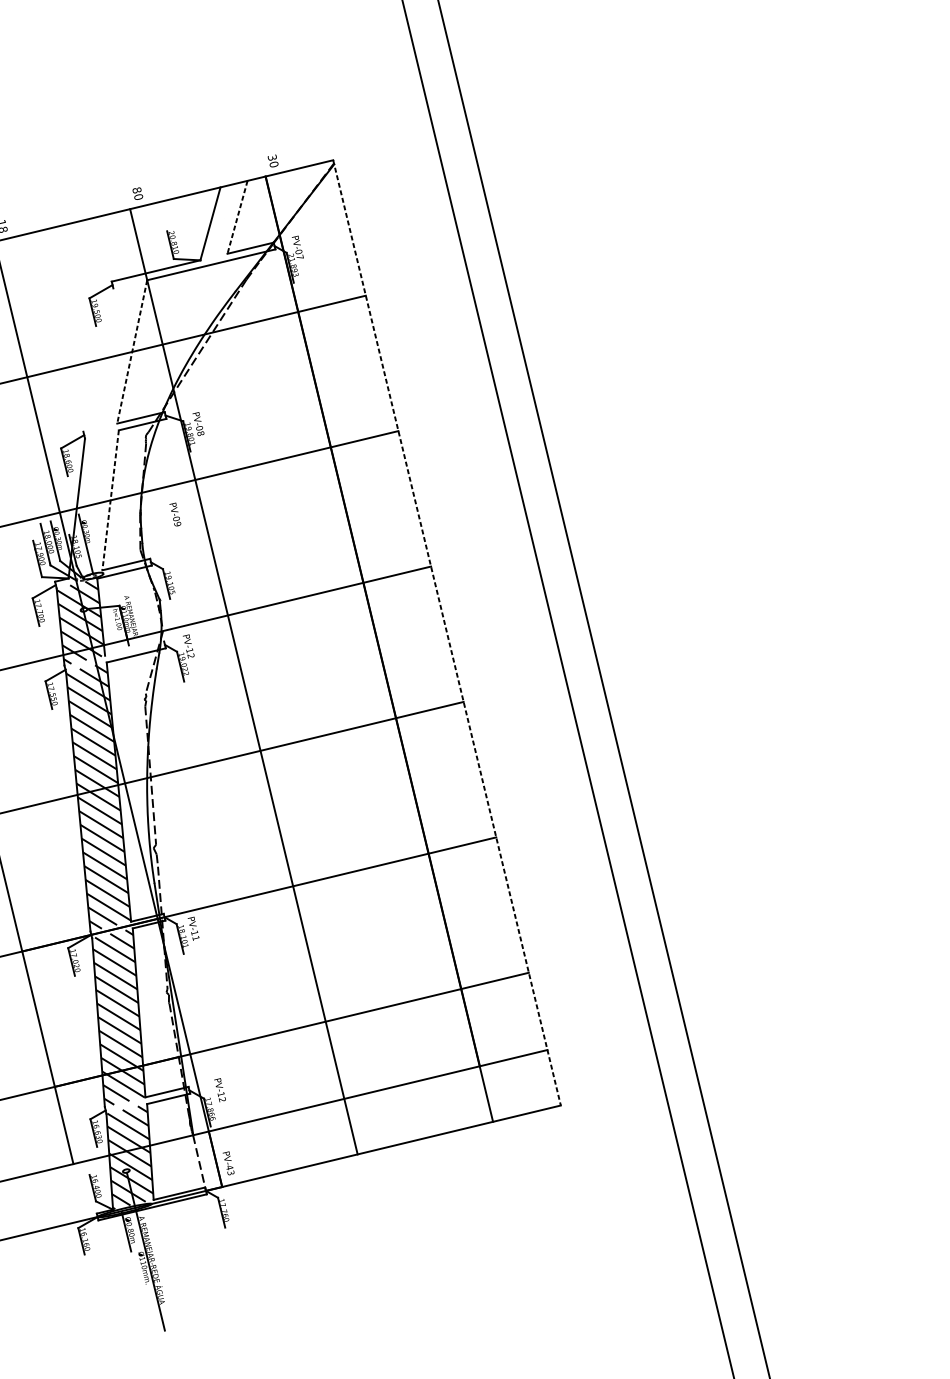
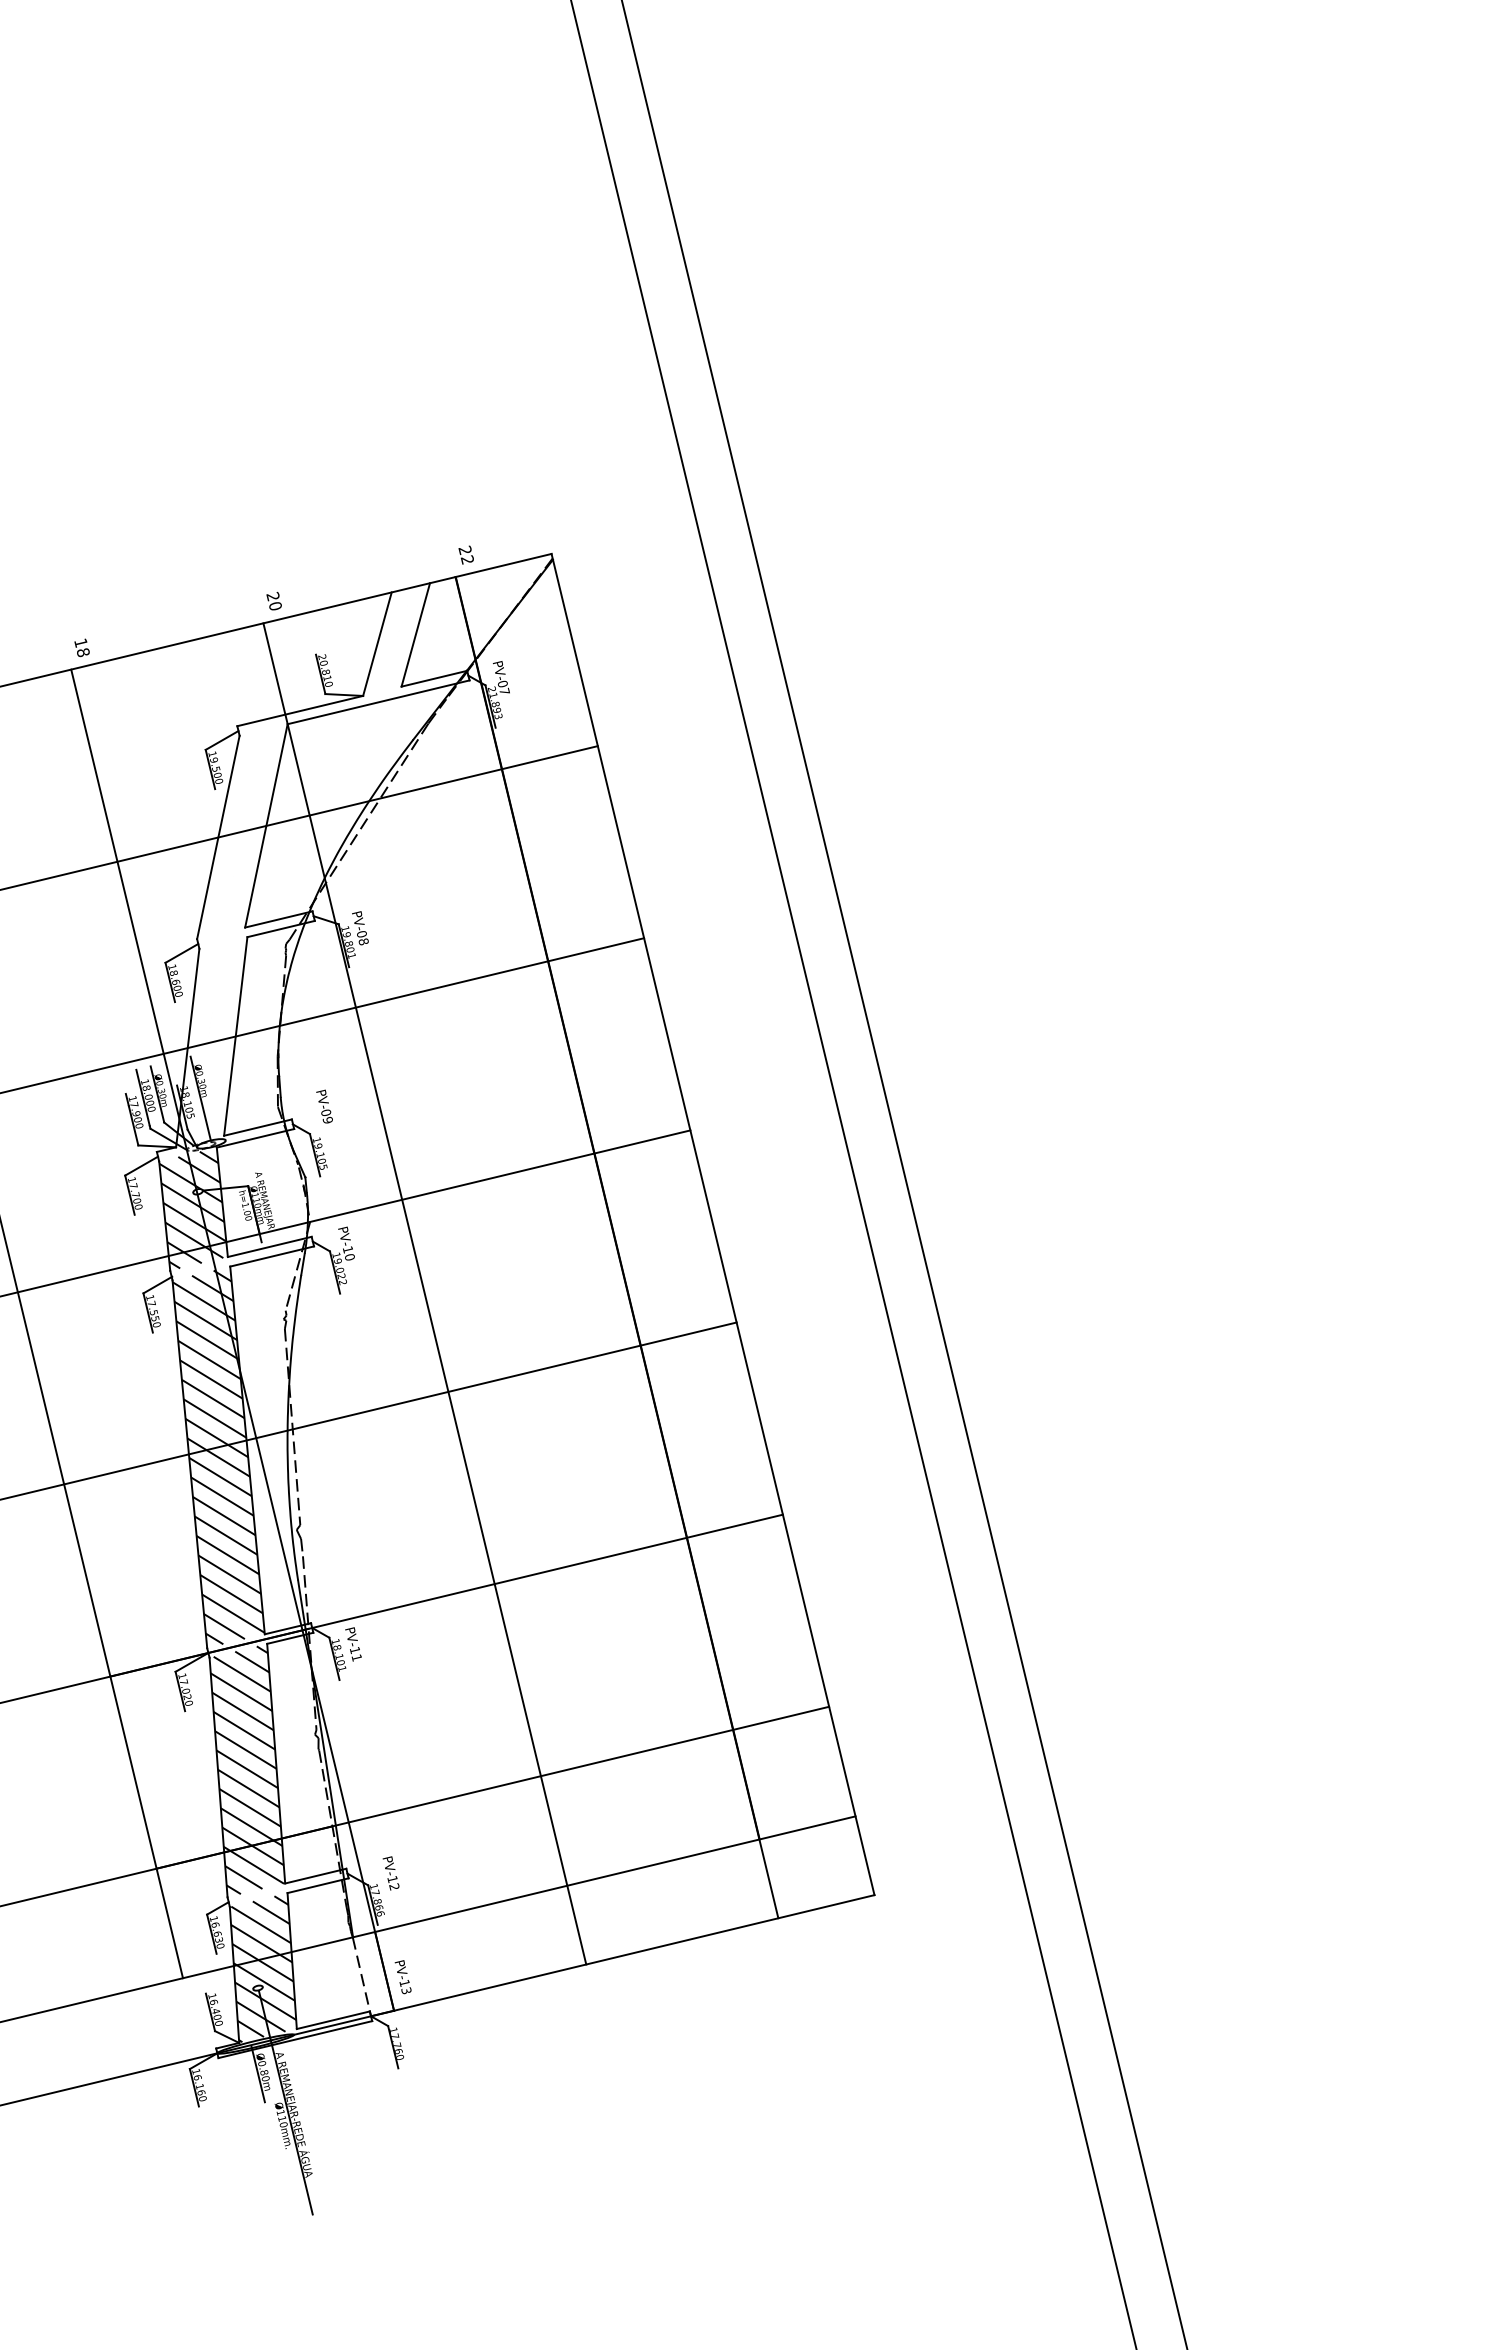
text: (272, 160) -> (465, 554), 30 -> 22
text: (136, 190) -> (272, 596), 80 -> 20
line: (237, 217) -> (415, 634), dashed -> solid
line: (132, 351) -> (266, 825), dashed -> solid
line: (98, 360) -> (218, 837), added
line: (110, 500) -> (235, 1036), dashed -> solid
text: (175, 514) -> (324, 1106), moved
line: (447, 632) -> (713, 1224), dashed -> solid
line: (134, 648) -> (269, 1246), added
text: (190, 655) -> (349, 1256), PV-12 -> PV-10
text: (229, 1167) -> (404, 1983), PV-43 -> PV-13

